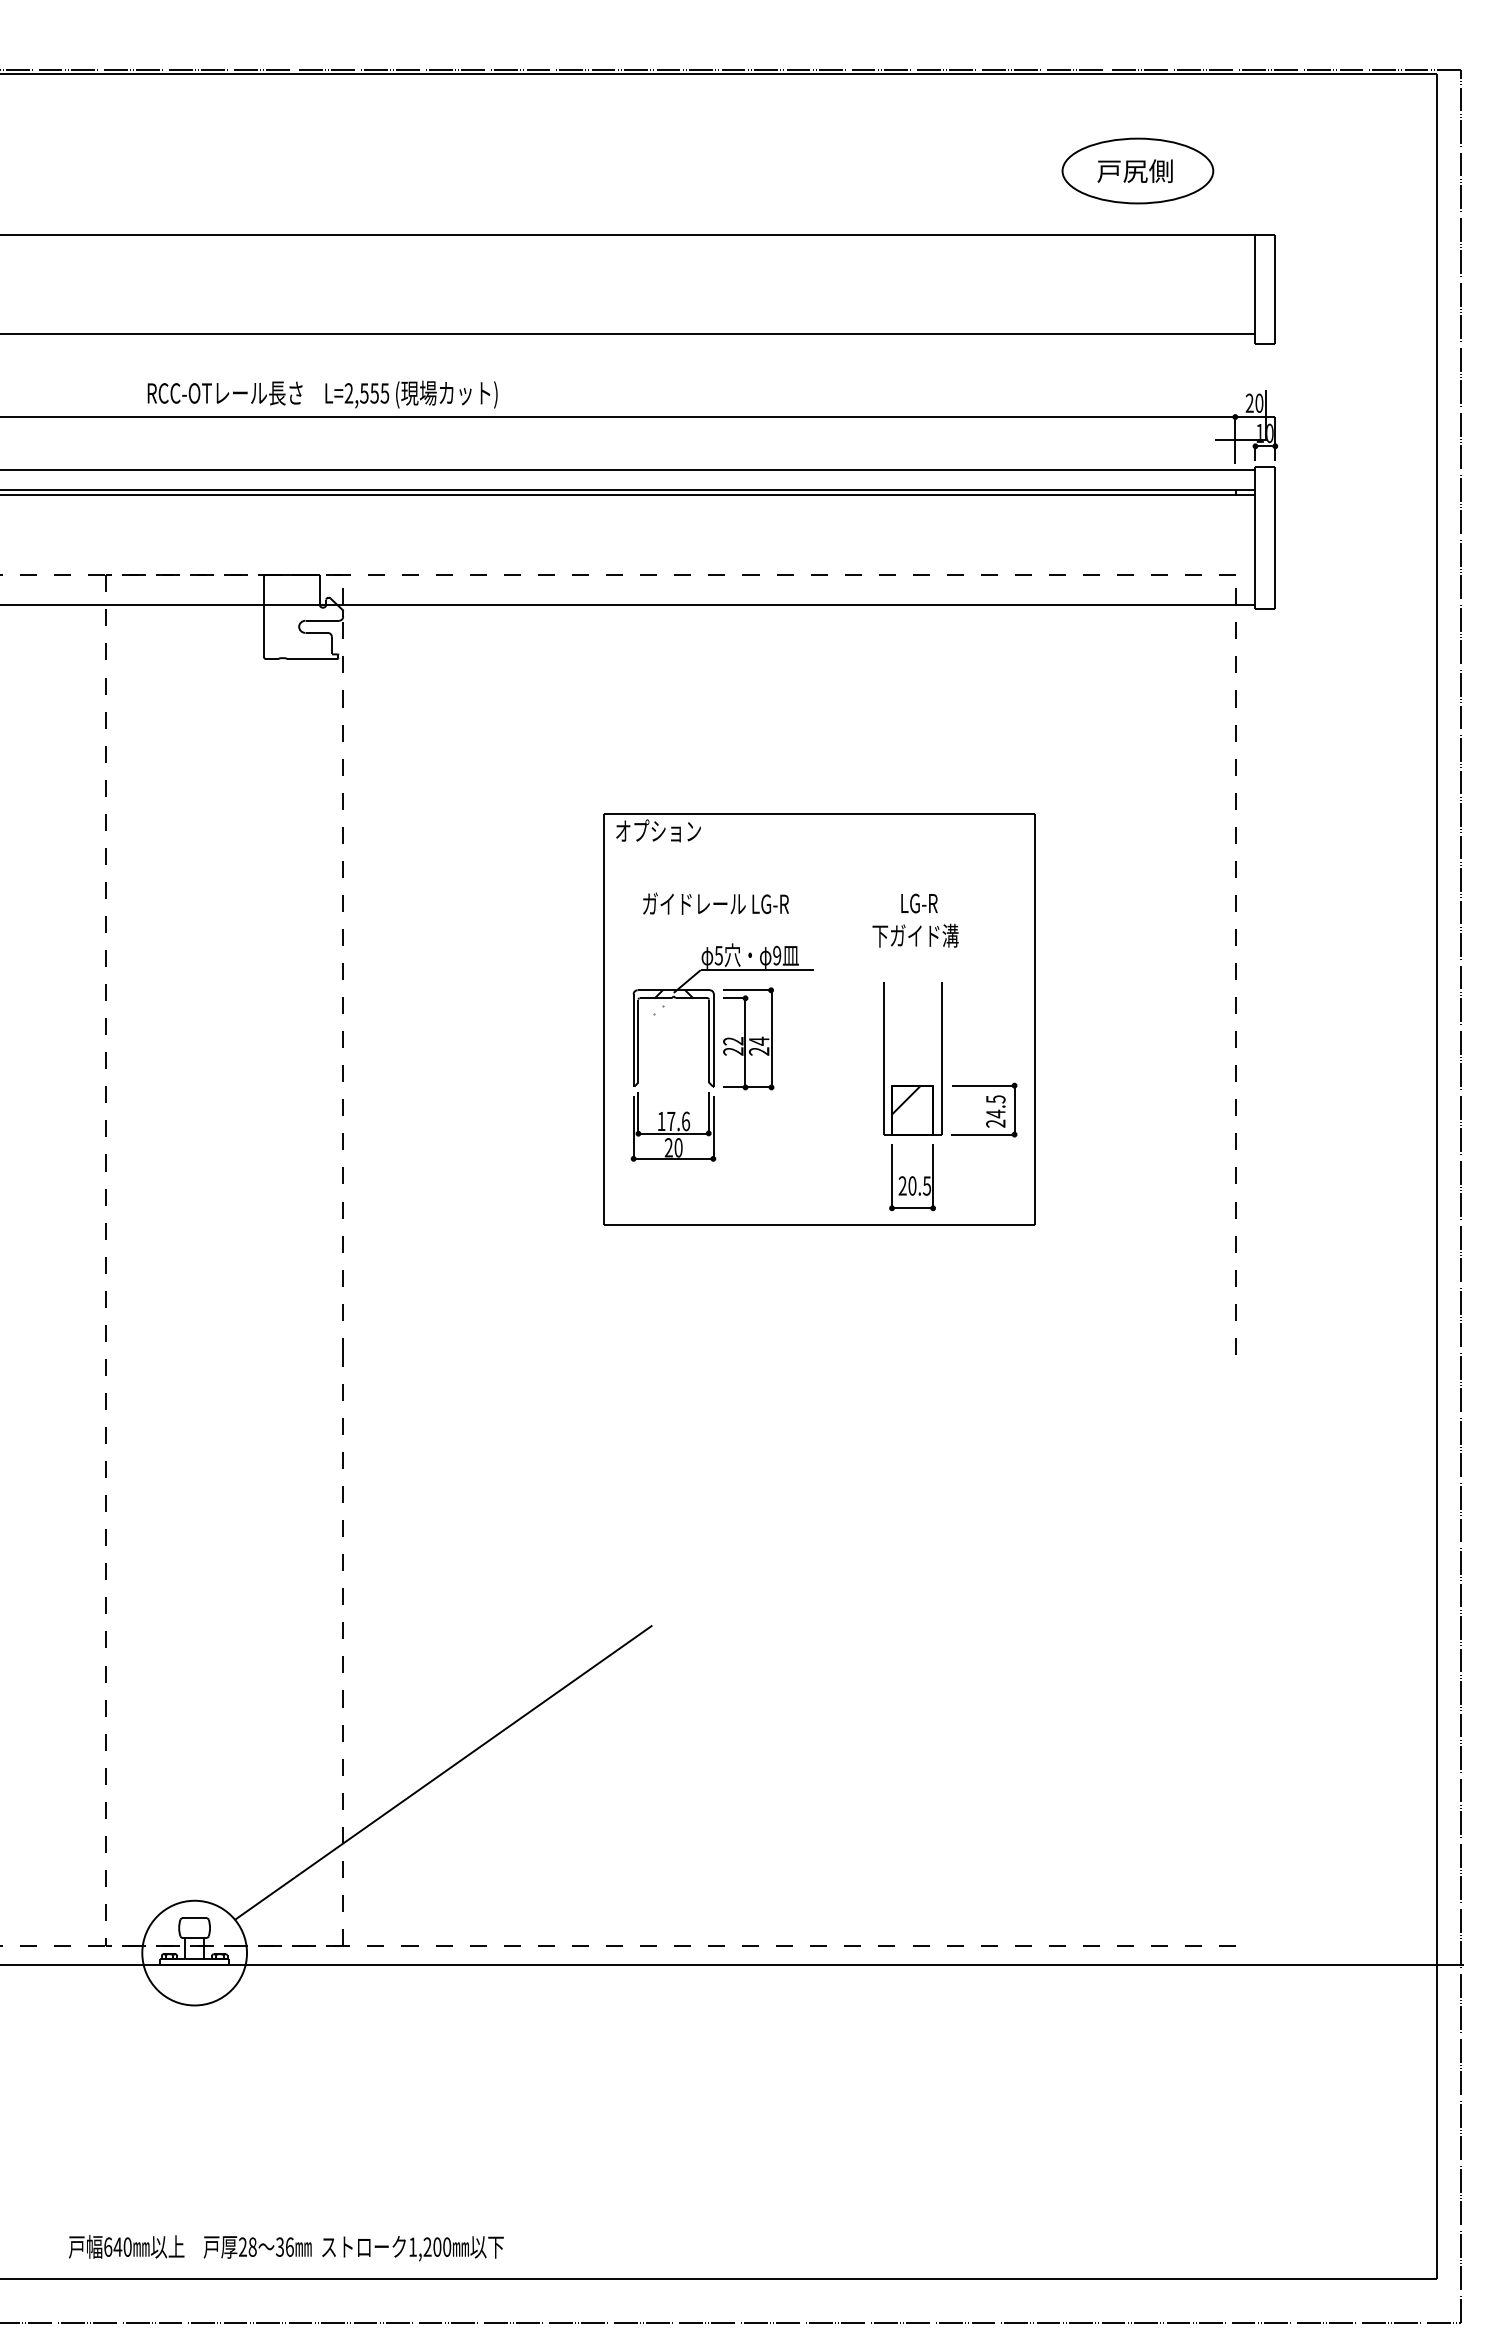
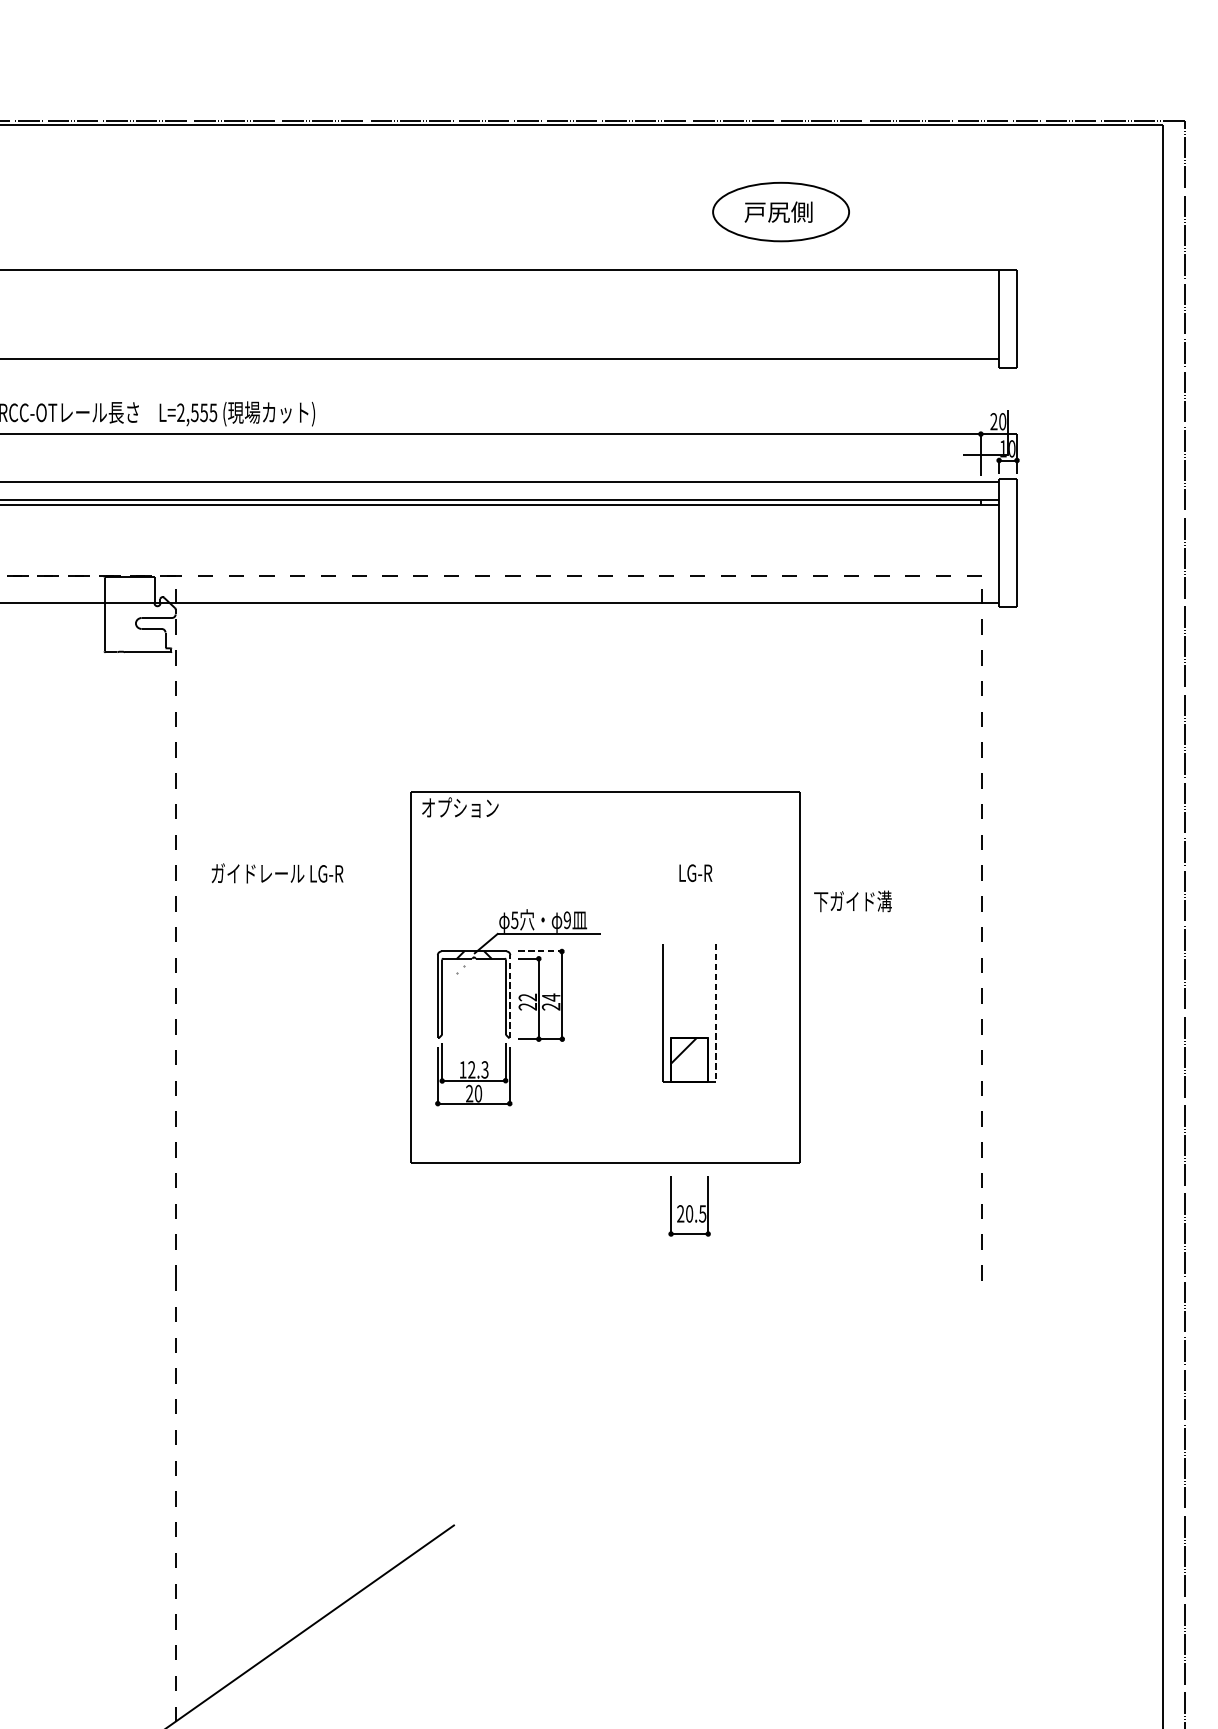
part: (1137, 170) -> (780, 211), moved
text: (715, 903) -> (277, 873), moved
text: (915, 935) -> (852, 901), moved
line: (747, 990) -> (540, 951), solid -> dashed
line: (713, 1039) -> (509, 995), solid -> dashed
line: (941, 1058) -> (715, 1013), solid -> dashed
part: (984, 1109) -> (754, 1059), removed
text: (678, 1121) -> (478, 1069), 17.6 -> 12.3
part: (912, 1177) -> (689, 1206), moved

